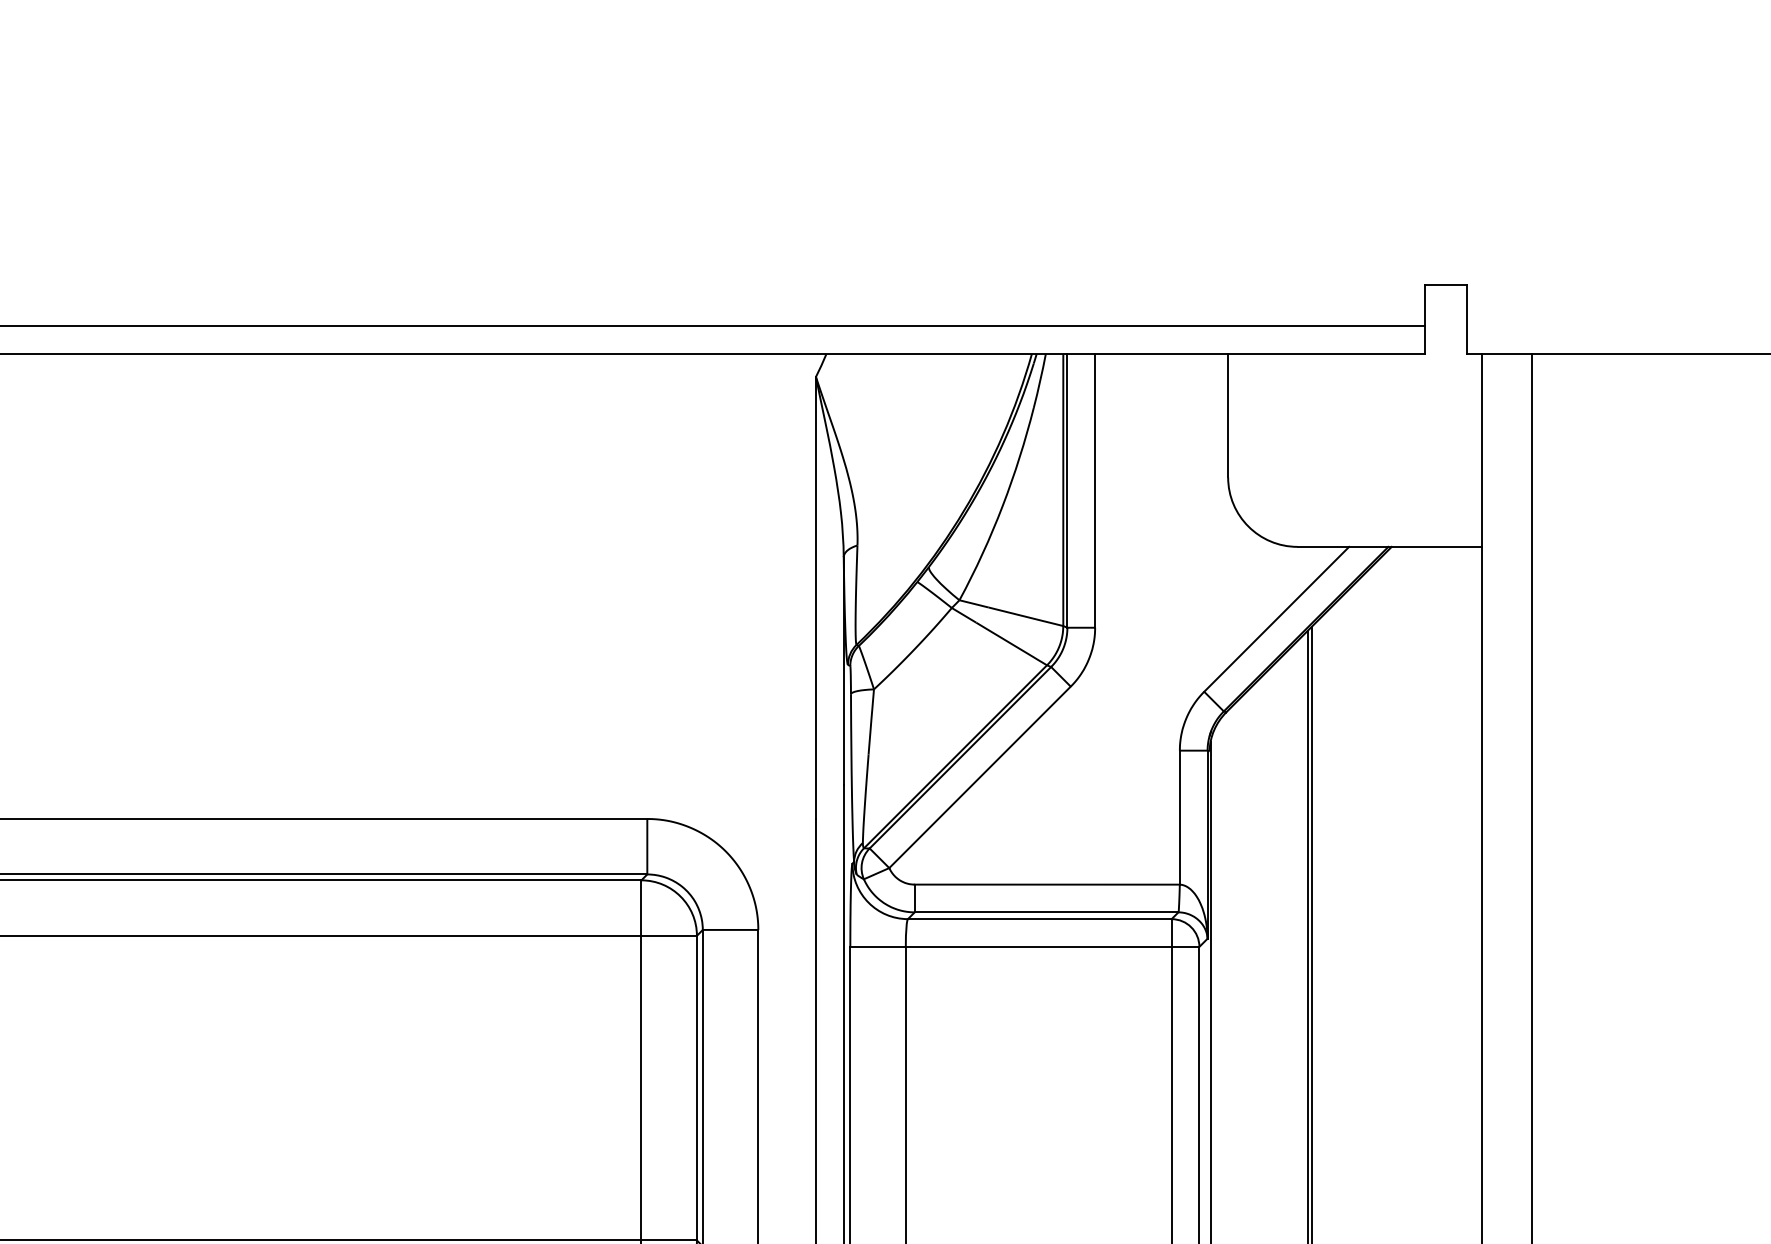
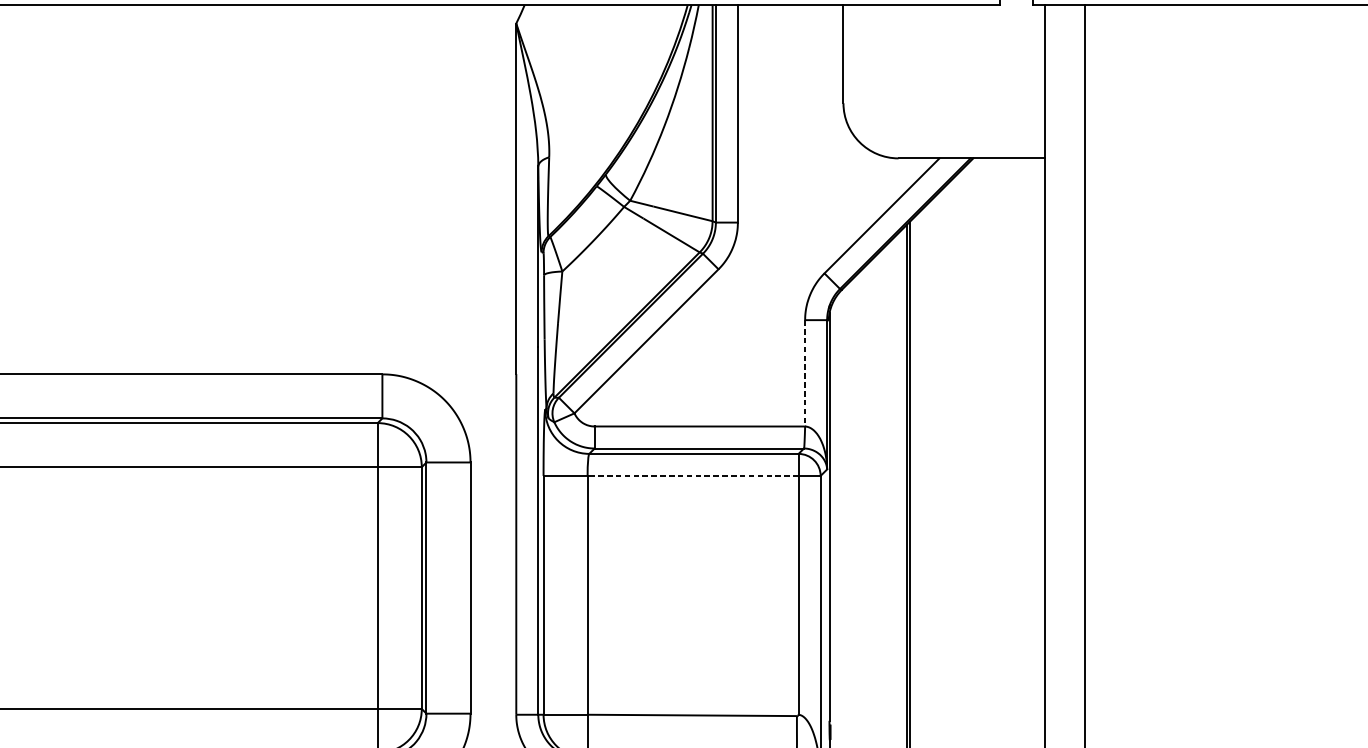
line: (1179, 817) -> (804, 373), solid -> dashed
line: (1038, 946) -> (692, 475), solid -> dashed

